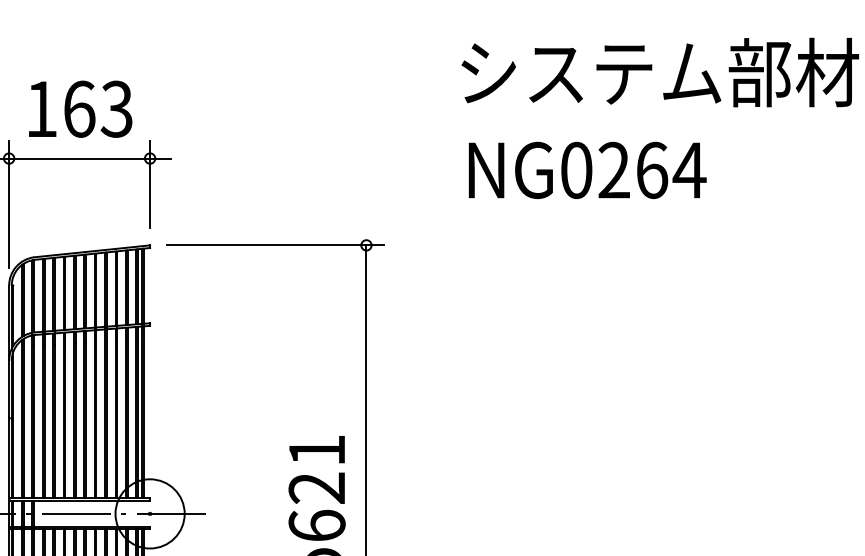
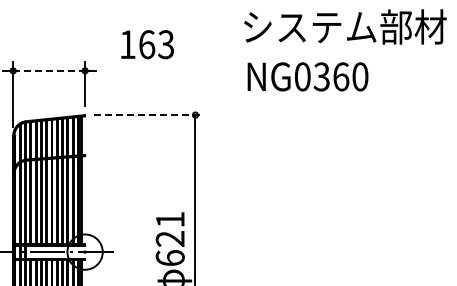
text: (80, 108) -> (147, 44), moved
line: (80, 157) -> (49, 70), solid -> dashed
text: (650, 169) -> (340, 76), NG0264 -> NG0360
line: (276, 246) -> (149, 115), solid -> dashed

